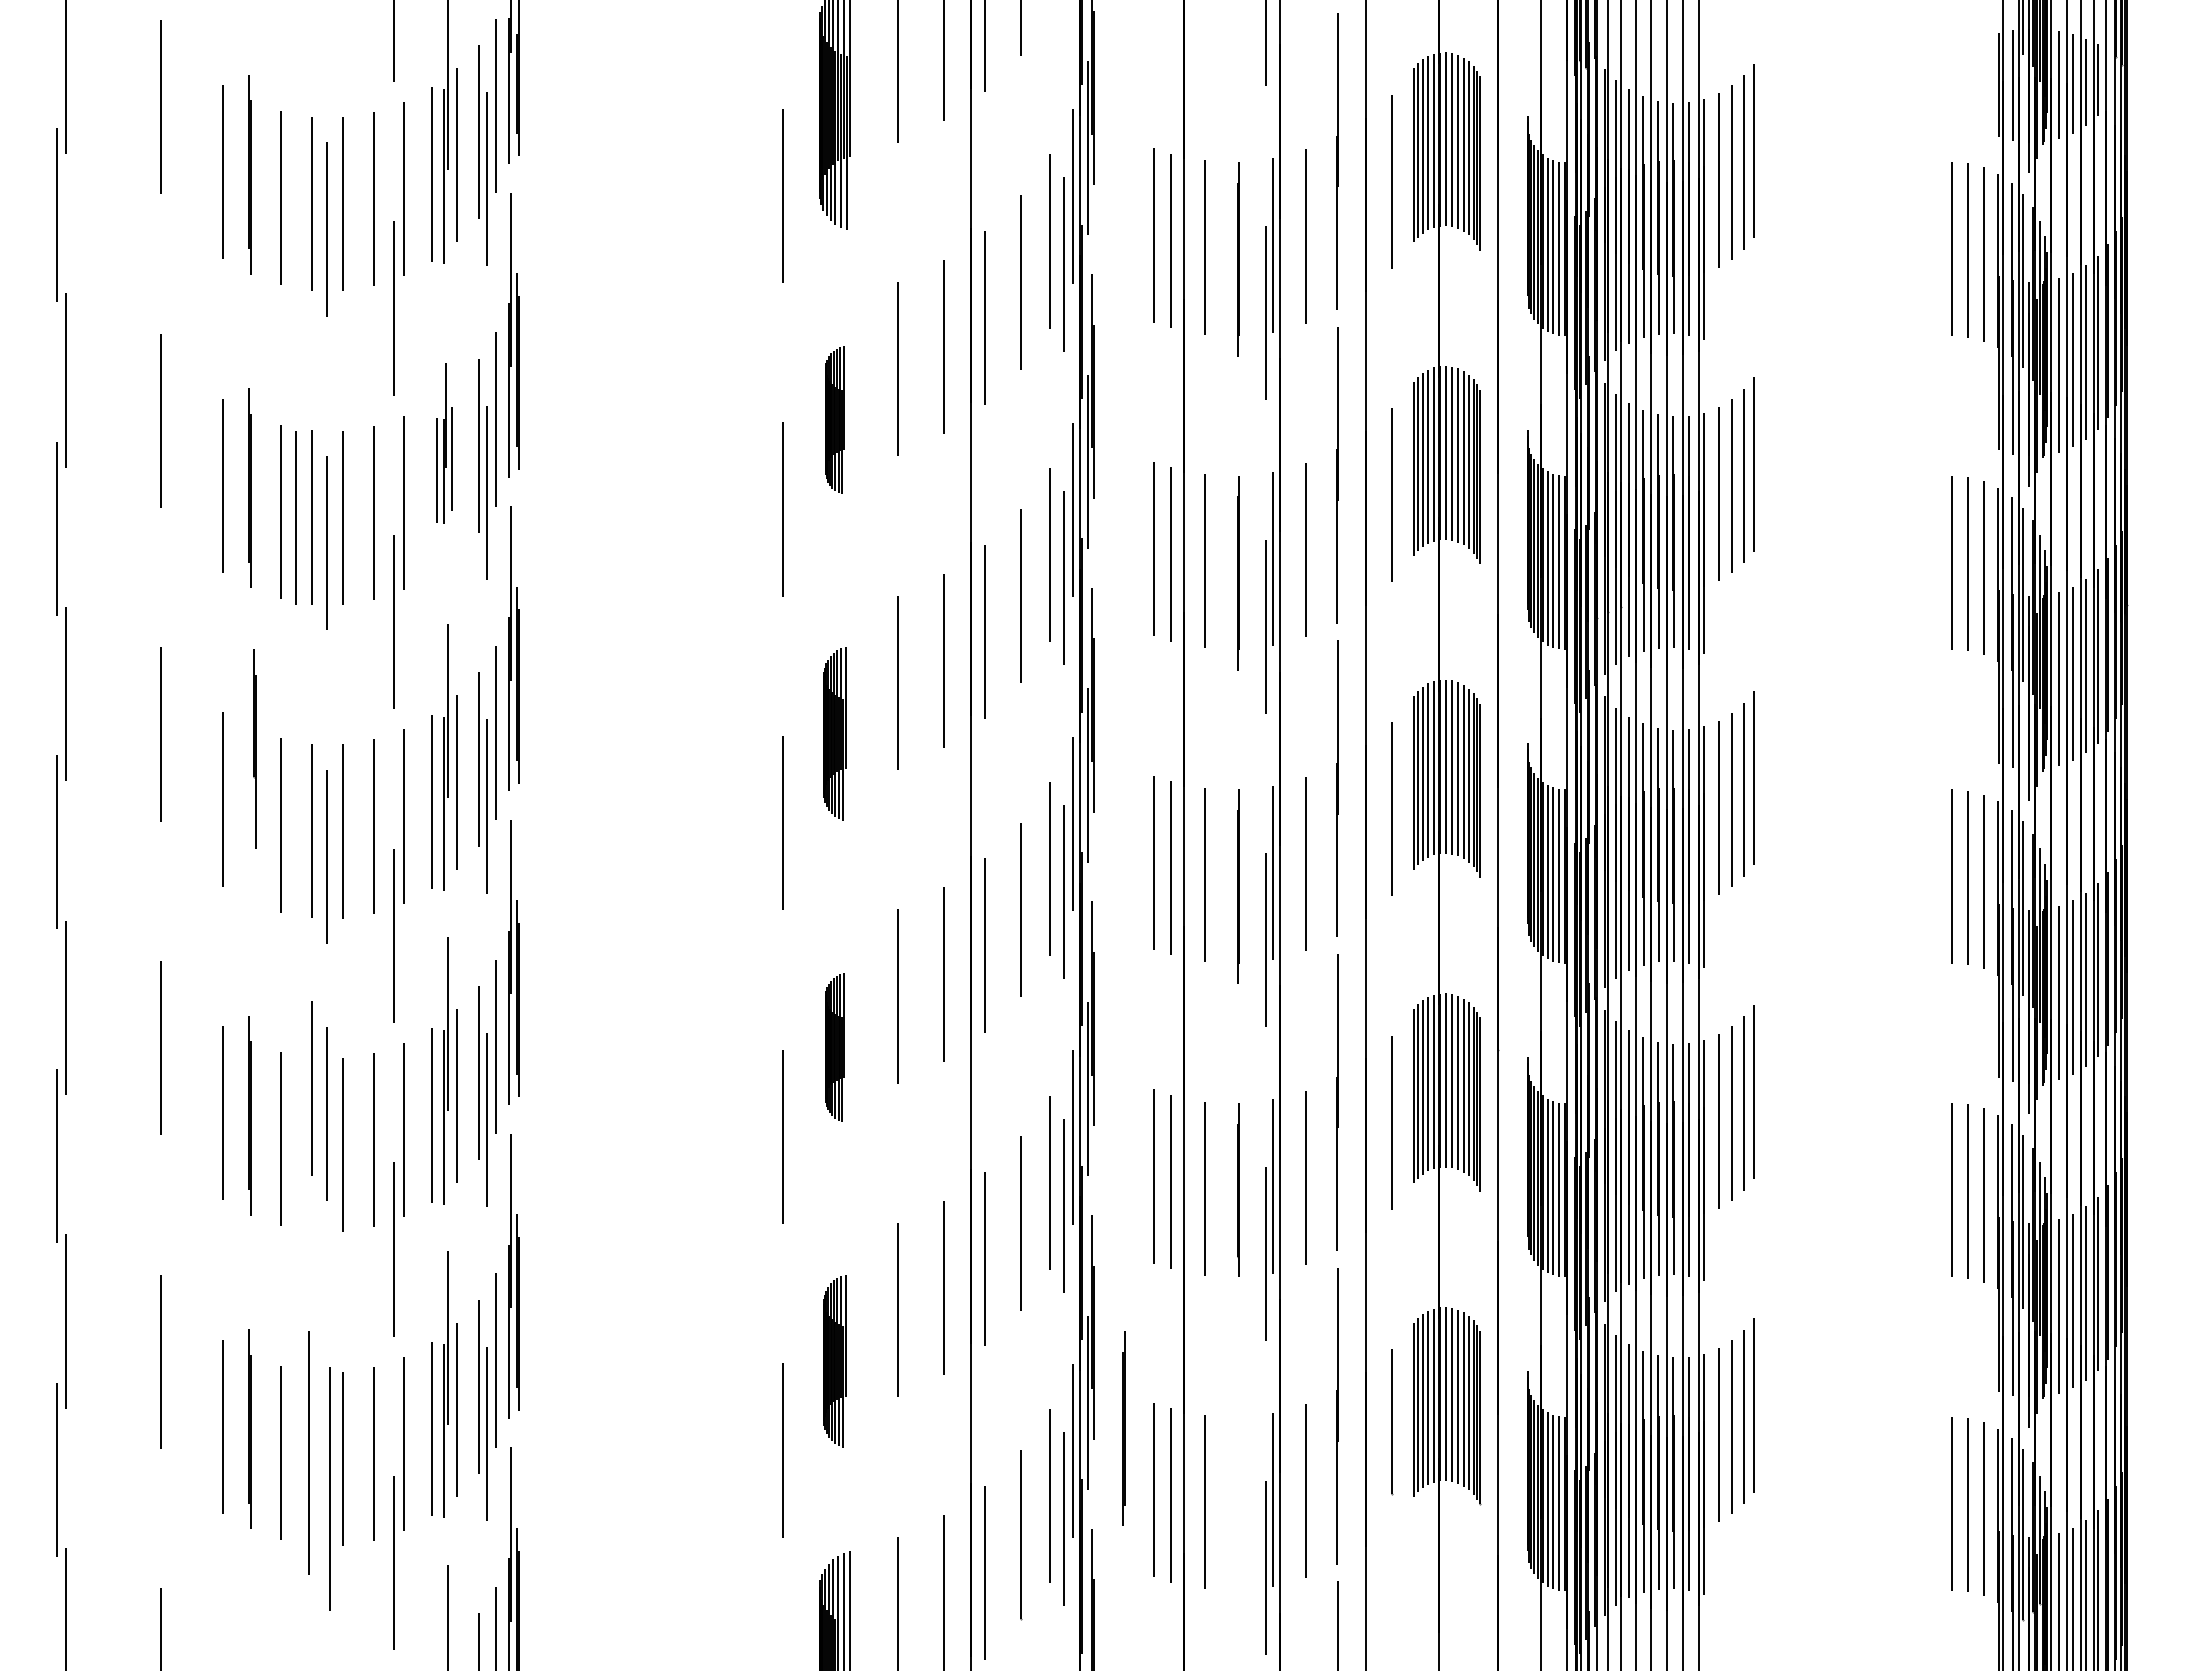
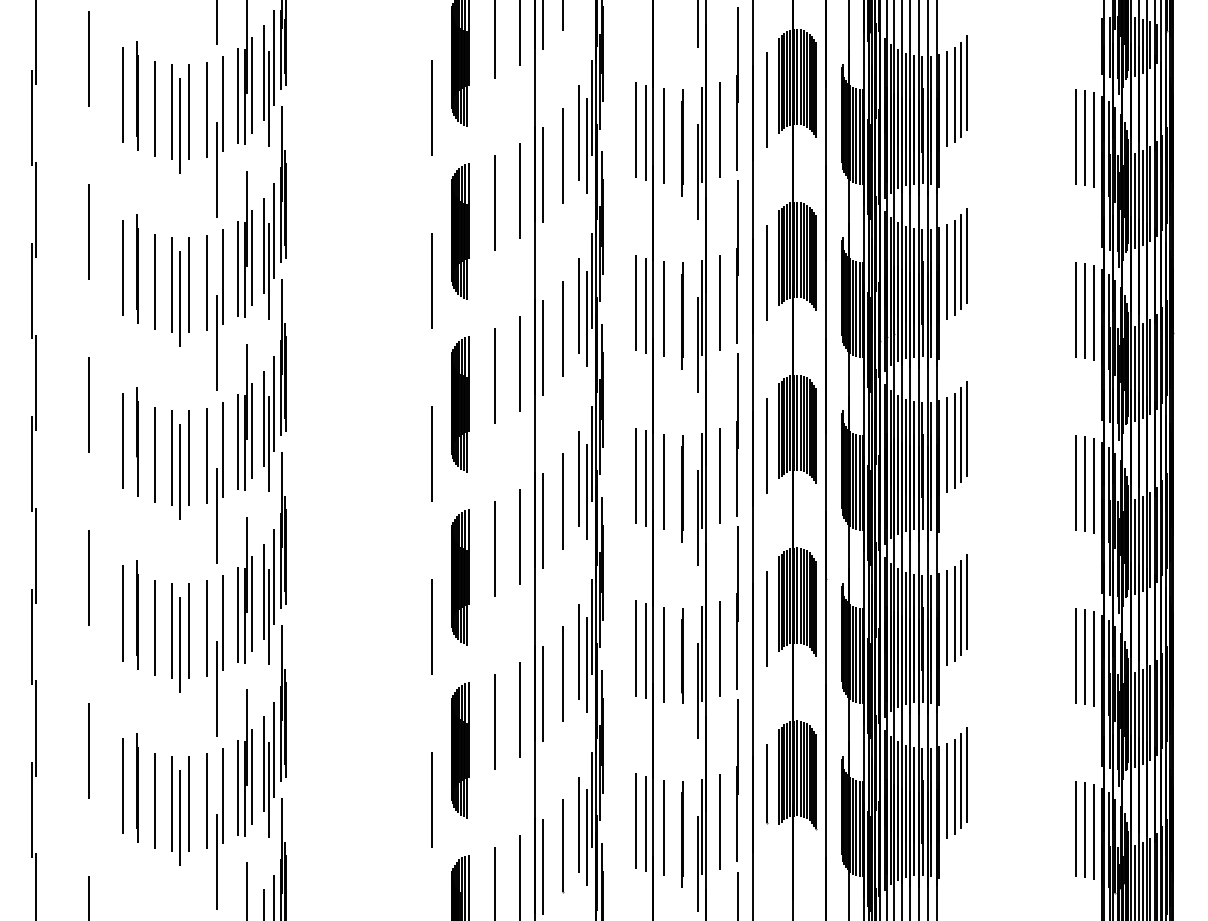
part: (835, 420) -> (460, 231), size x1.67
part: (443, 443) -> (244, 244), size x1.67
line: (294, 516) -> (162, 284), removed
part: (835, 733) -> (460, 404), size x1.43
line: (254, 748) -> (137, 441), moved
part: (835, 1047) -> (460, 577), size x1.67
part: (318, 1100) -> (175, 637), moved
part: (835, 1361) -> (460, 750), size x1.43
line: (1123, 1428) -> (682, 834), moved
part: (318, 1470) -> (175, 810), size x0.71

